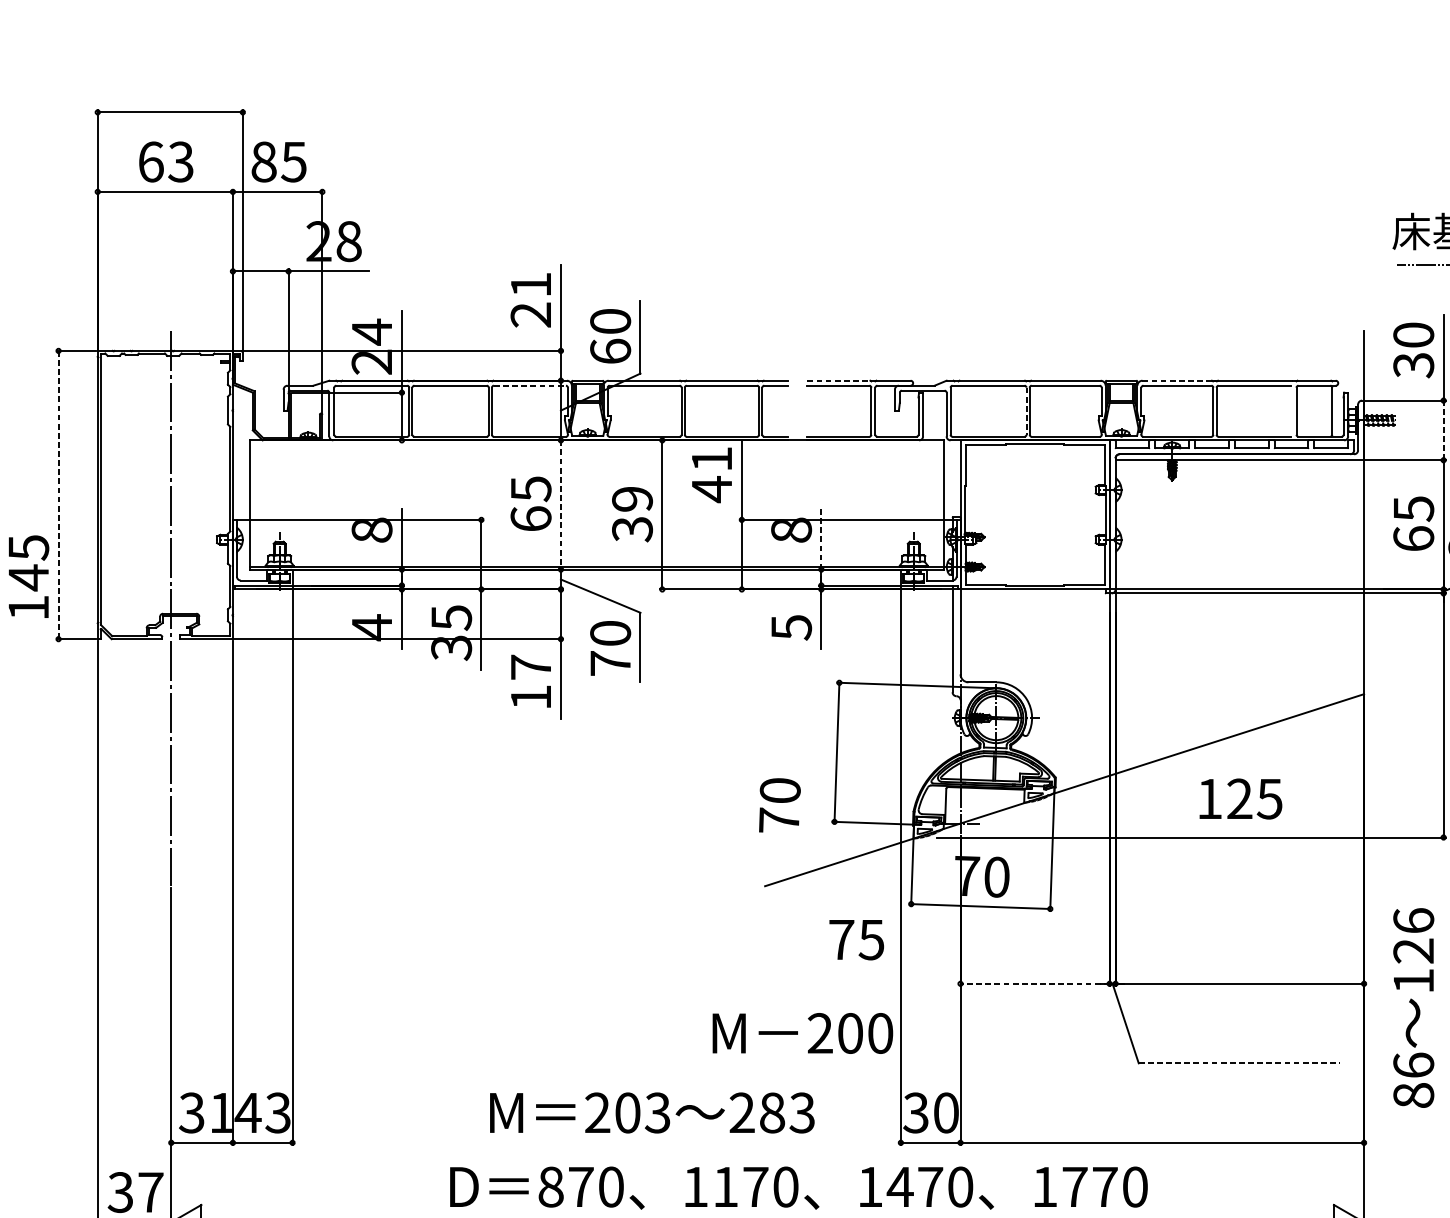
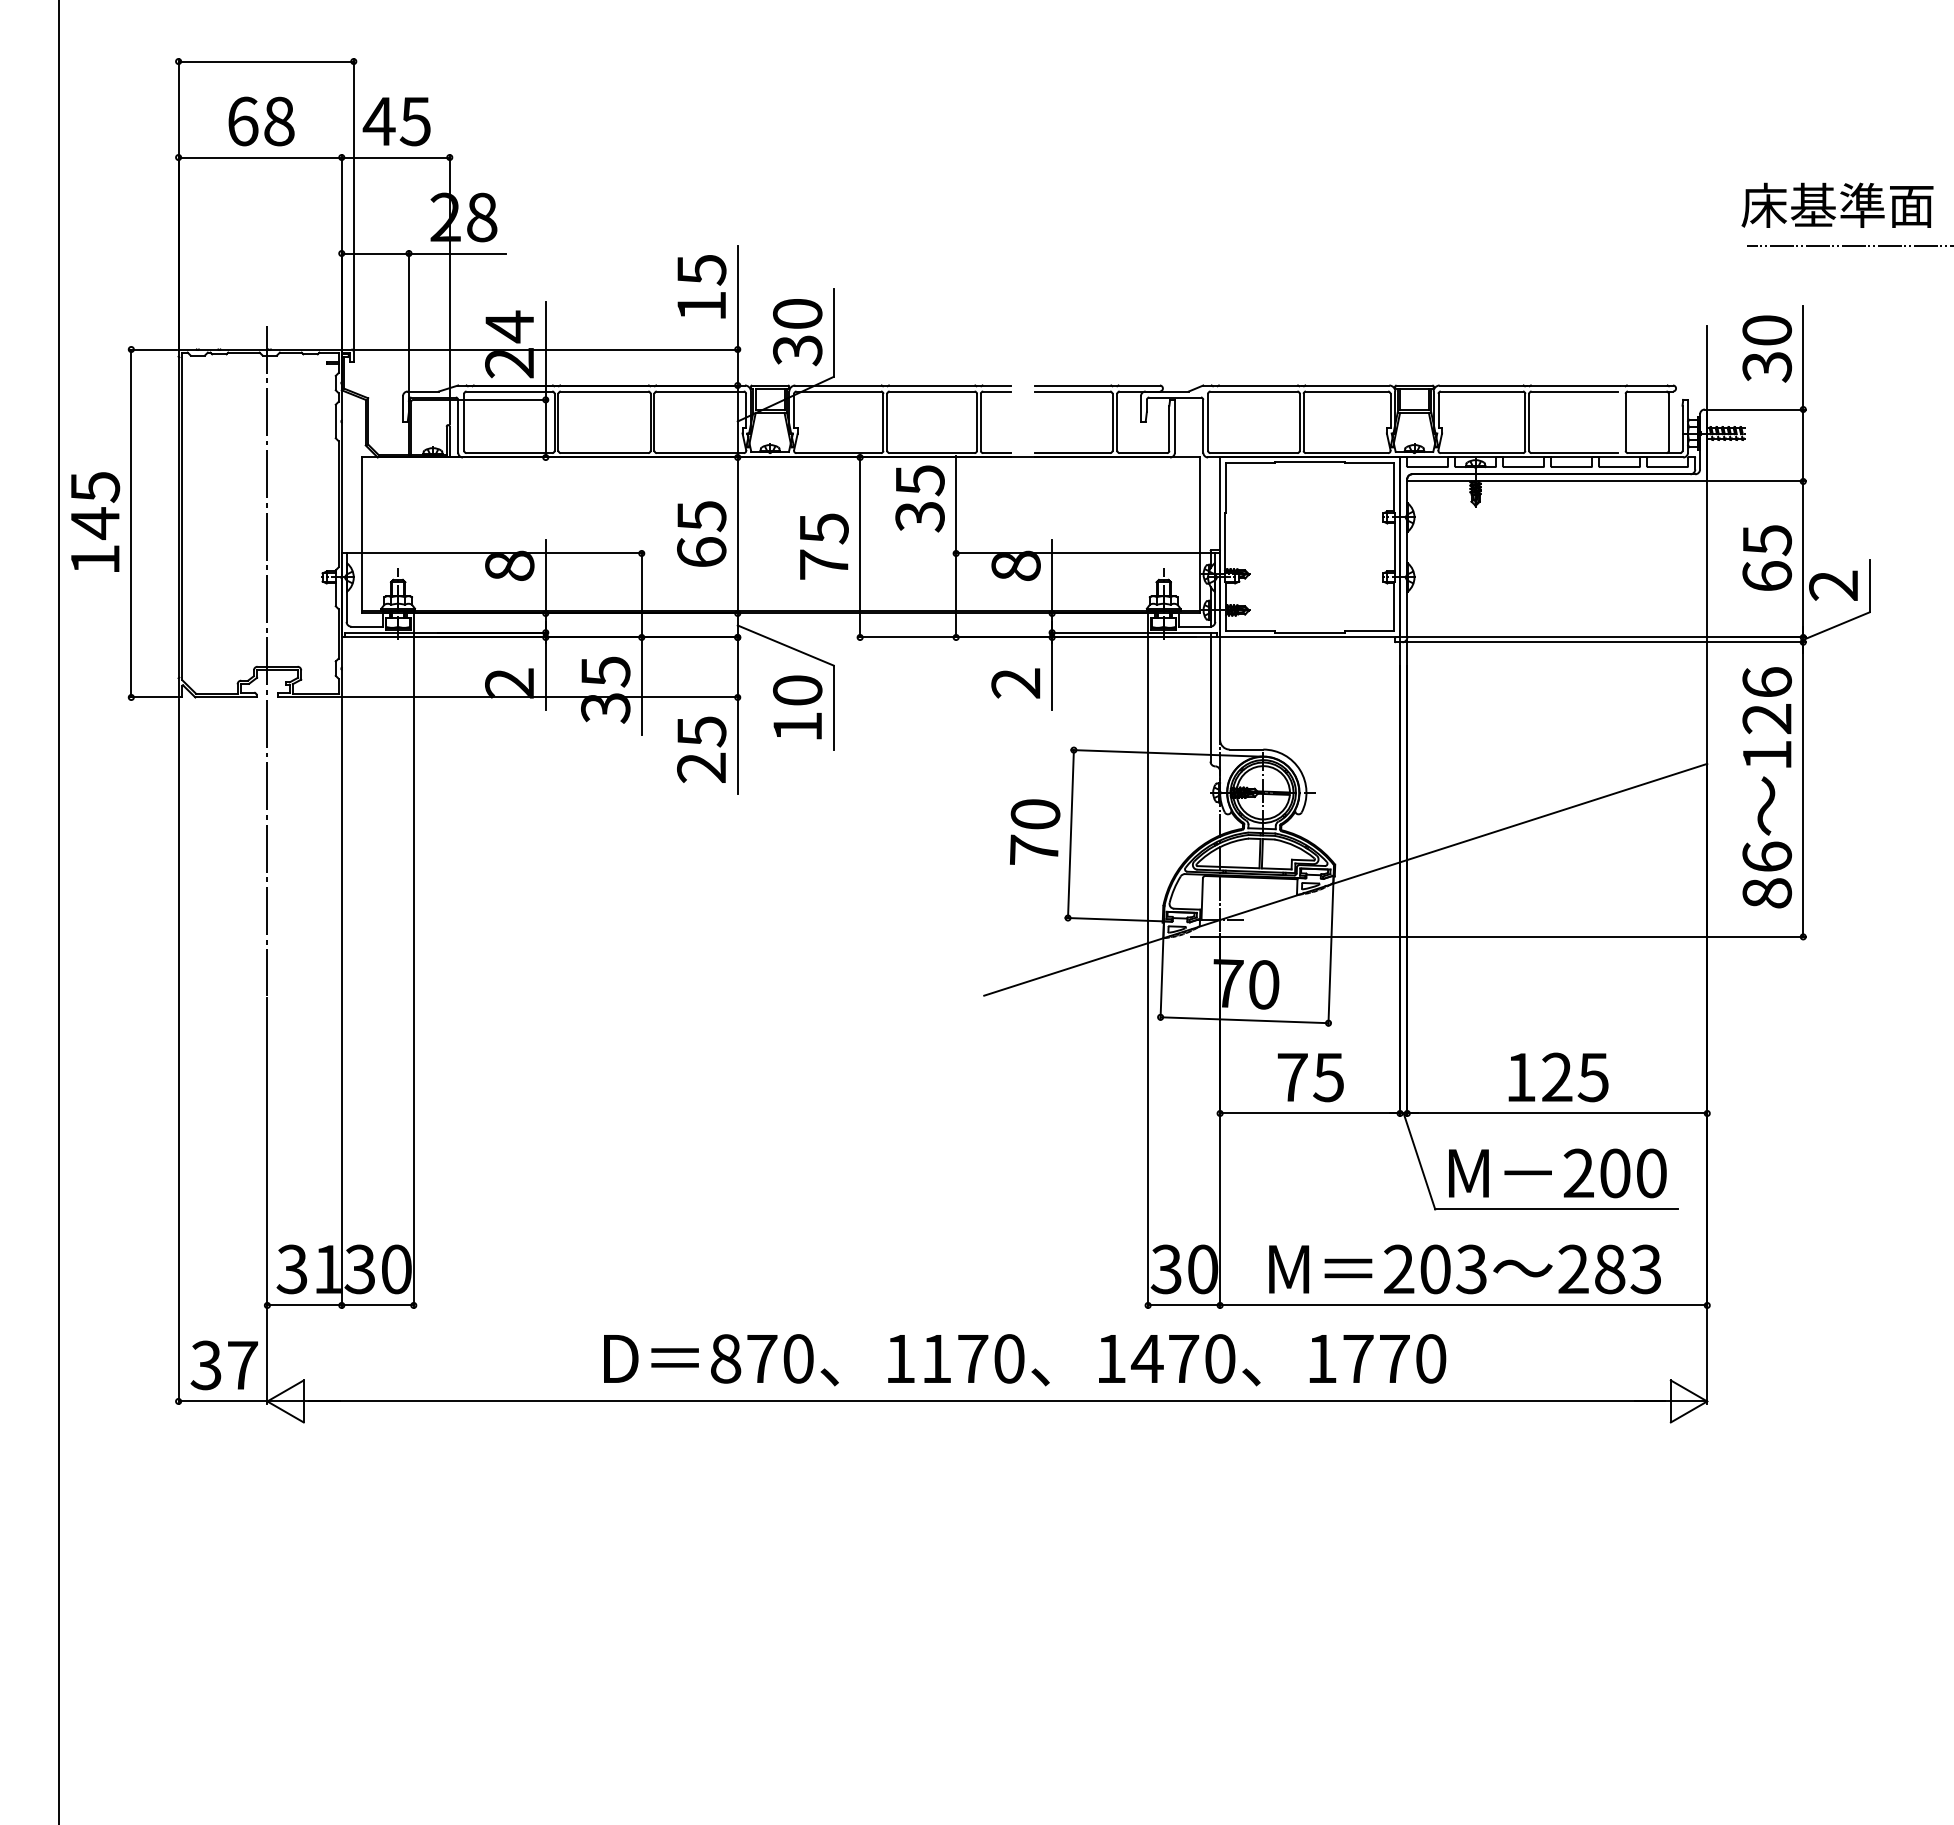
text: (180, 162) -> (278, 121), 63 -> 68
text: (263, 162) -> (378, 121), 85 -> 45
text: (530, 300) -> (701, 288), 21 -> 15
text: (610, 351) -> (797, 350), 60 -> 30
line: (839, 380) -> (1073, 385), dashed -> solid
line: (1177, 380) -> (1481, 385), dashed -> solid
line: (530, 385) -> (700, 391), dashed -> solid
line: (1026, 411) -> (1299, 422), dashed -> solid
line: (1443, 430) -> (1803, 445), dashed -> solid
text: (711, 475) -> (919, 499), 41 -> 35
line: (58, 495) -> (131, 523), dashed -> solid
line: (560, 504) -> (737, 535), dashed -> solid
text: (631, 514) -> (823, 546), 39 -> 75
line: (821, 538) -> (1052, 576), dashed -> solid
text: (28, 576) -> (95, 521), moved
text: (371, 627) -> (509, 683), 4 -> 2
text: (791, 627) -> (1015, 683), 5 -> 2
text: (610, 663) -> (797, 726), 70 -> 10
text: (530, 682) -> (701, 749), 17 -> 25
text: (1240, 799) -> (1558, 1077), moved
text: (780, 804) -> (1035, 831), moved
text: (856, 939) -> (1310, 1077), moved
line: (1035, 983) -> (1310, 1113), dashed -> solid
text: (1413, 1007) -> (1766, 787), moved
text: (802, 1033) -> (1557, 1173), moved
line: (1240, 1063) -> (1557, 1209), dashed -> solid
text: (262, 1113) -> (377, 1269), 43 -> 30
text: (651, 1113) -> (1464, 1269), moved

